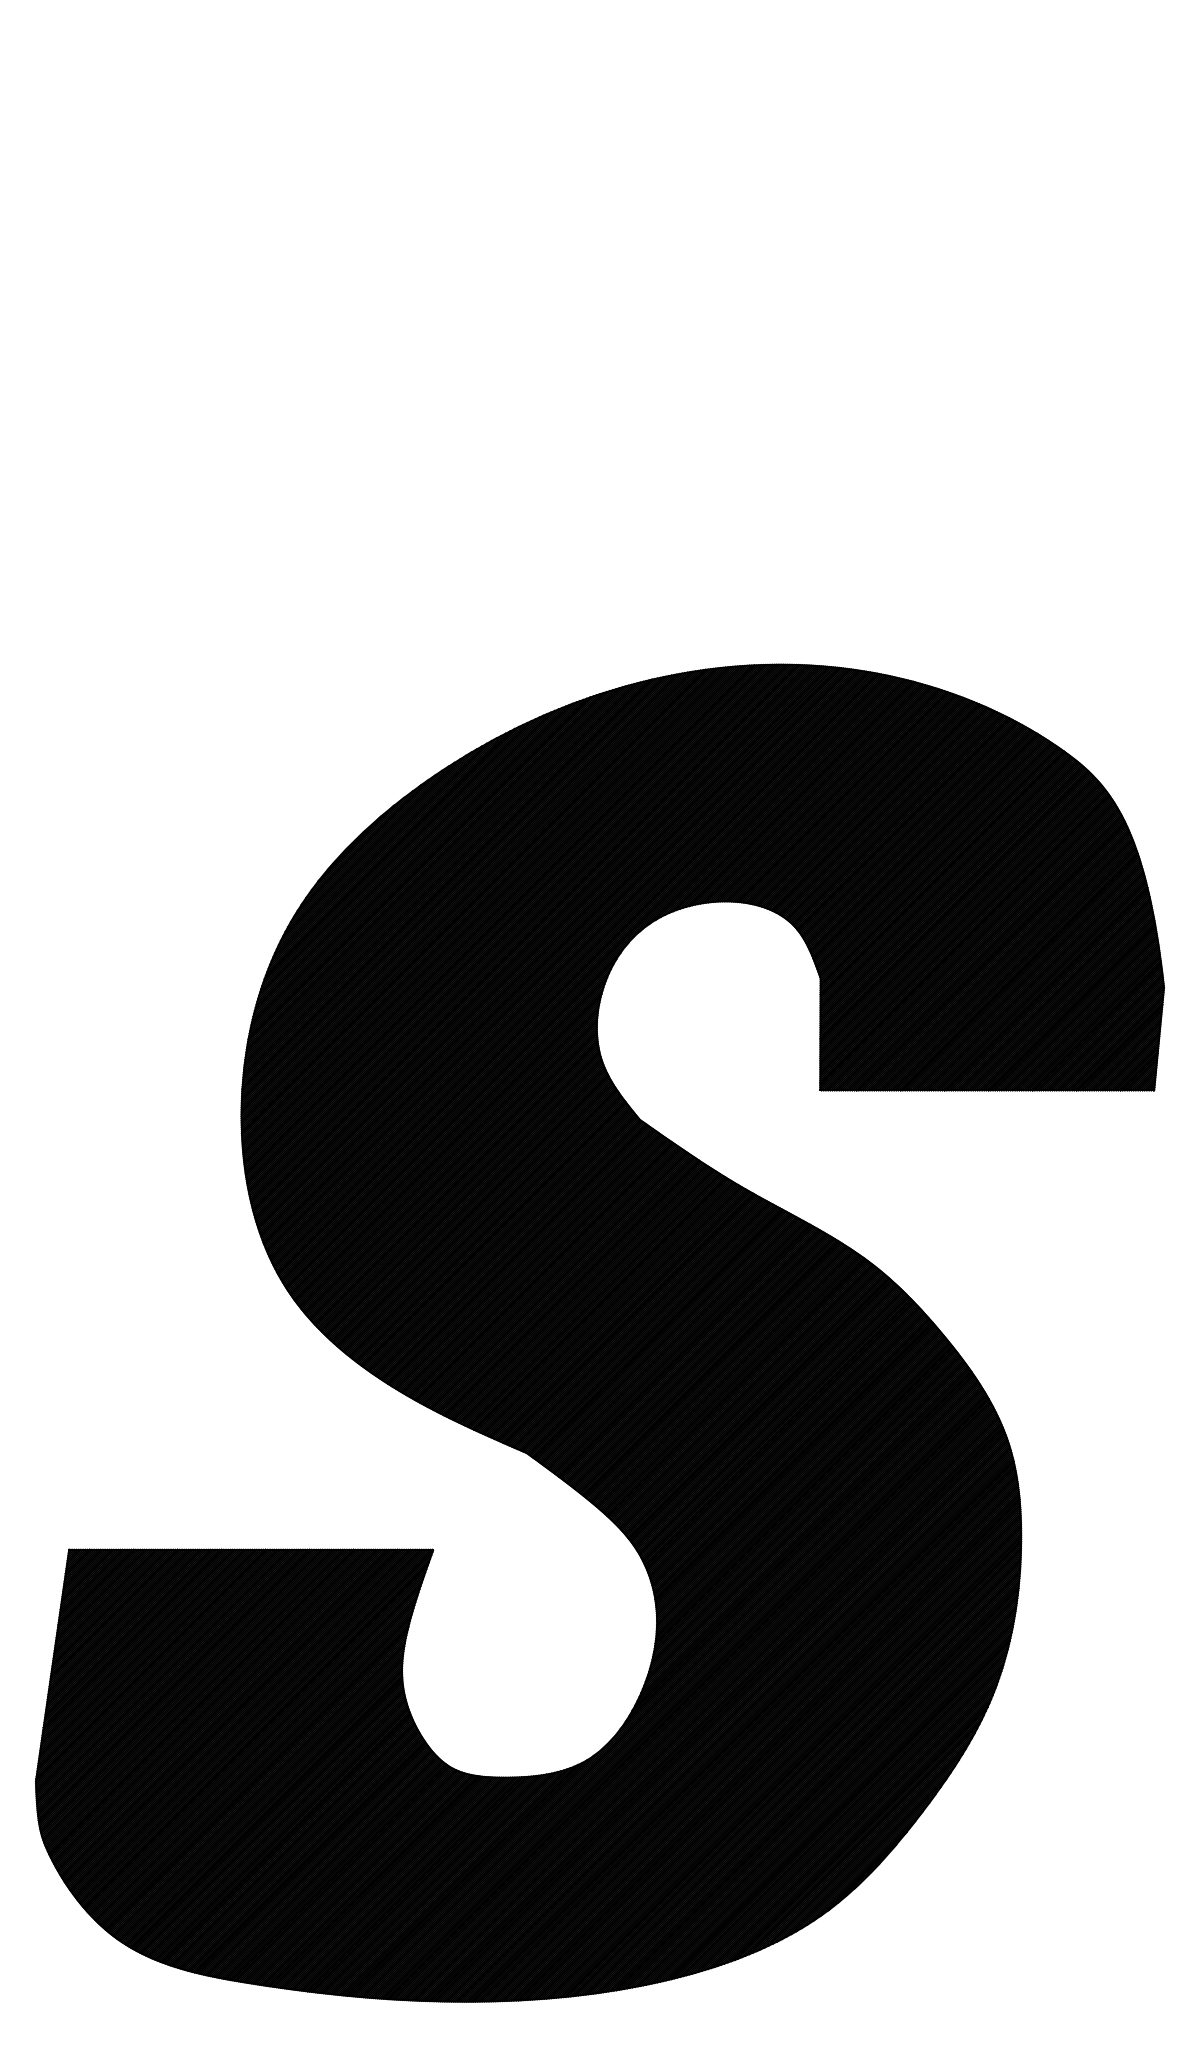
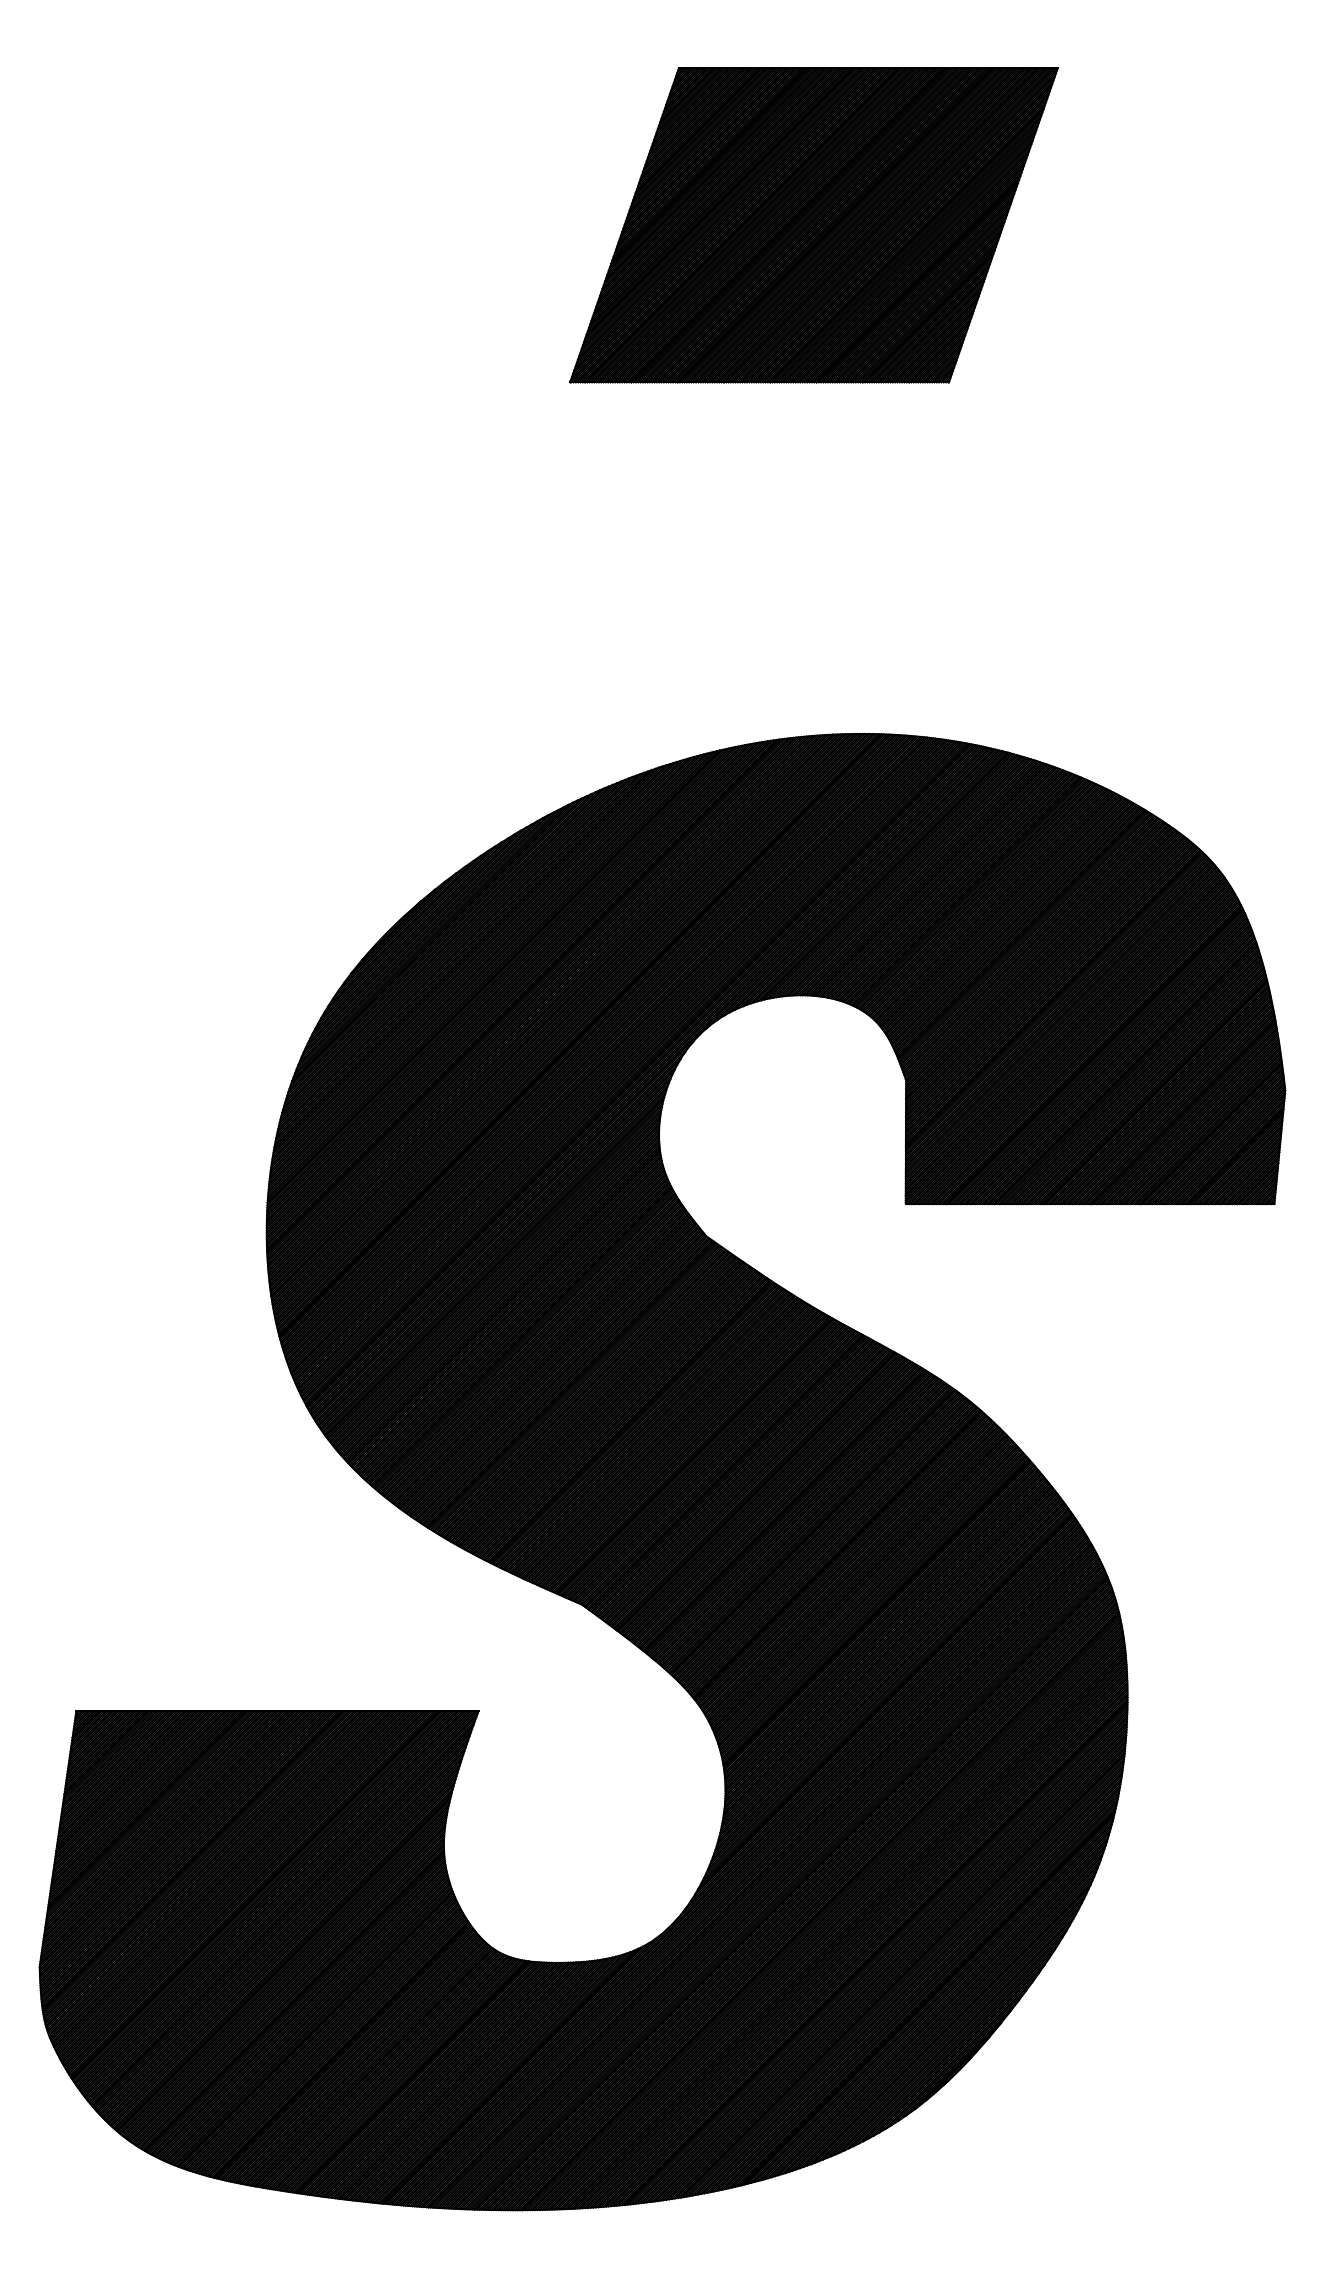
part: (736, 203) -> (813, 224), added

